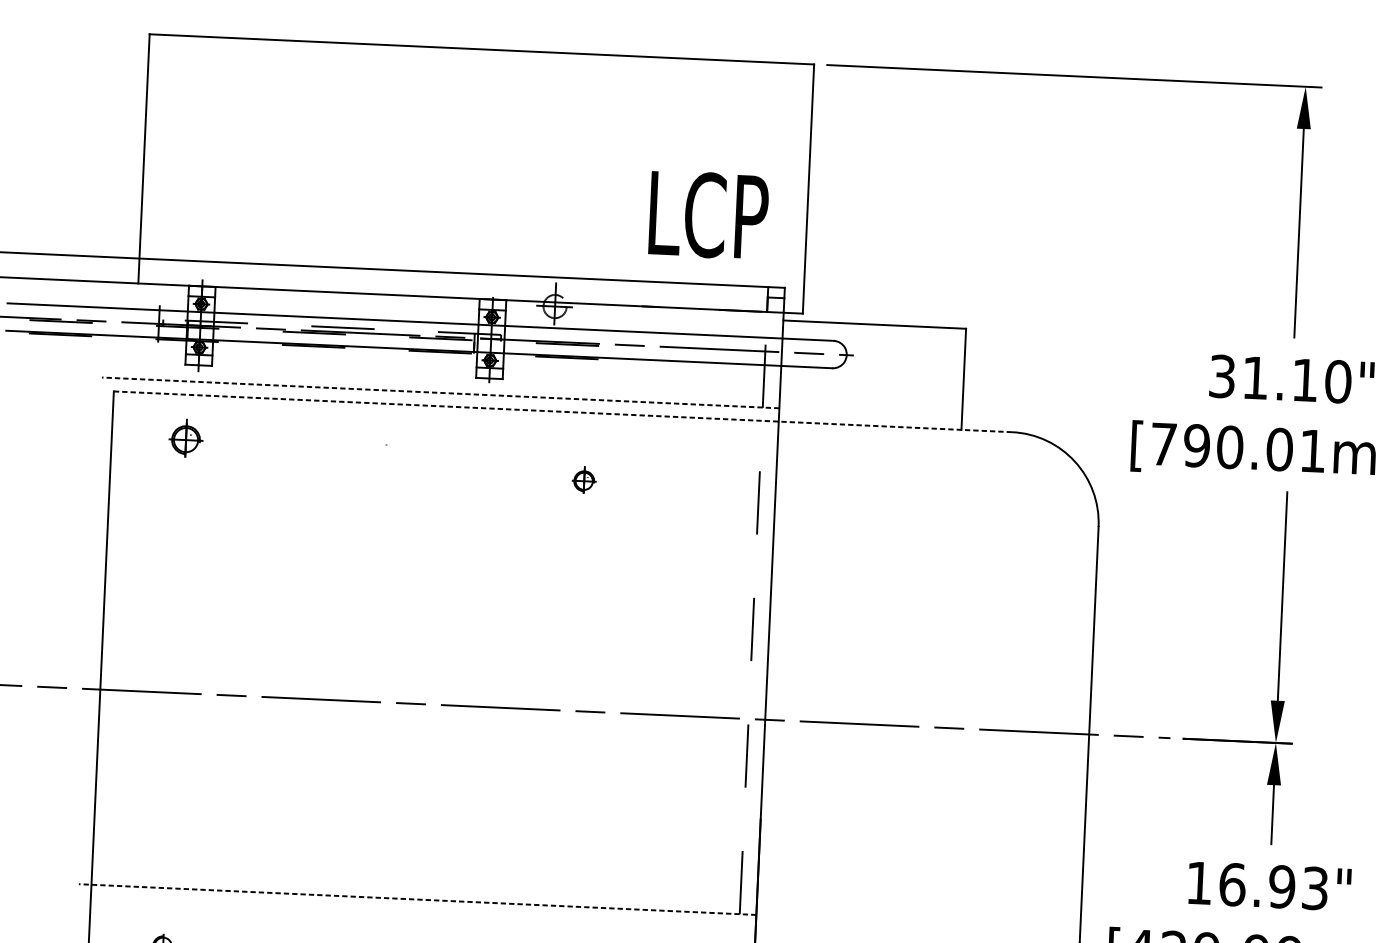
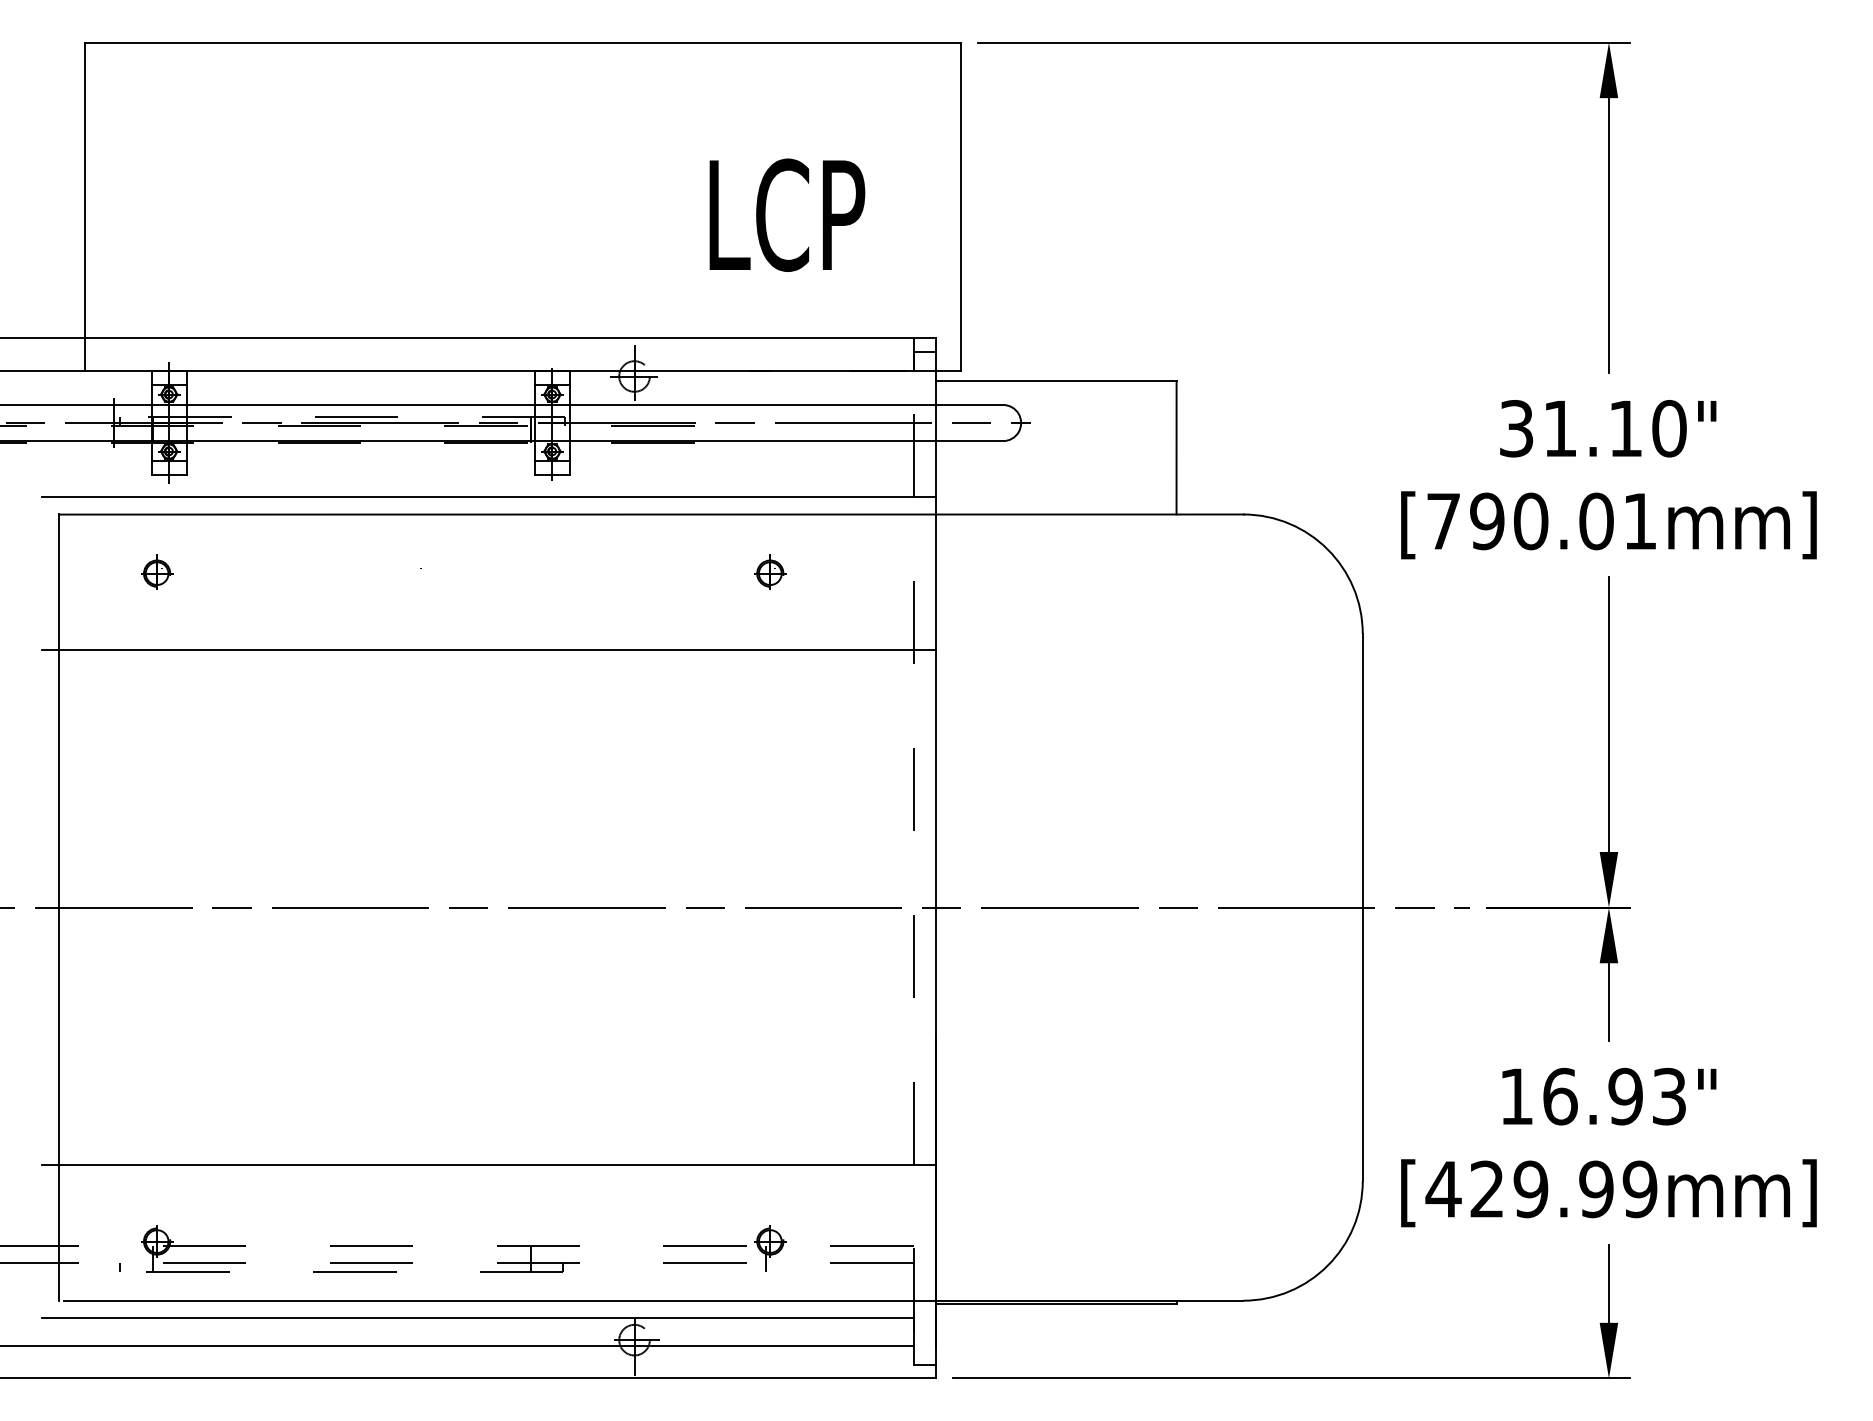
text: (708, 214) -> (787, 214), moved
line: (440, 392) -> (489, 496), dashed -> solid
line: (563, 411) -> (652, 514), dashed -> solid
part: (186, 438) -> (157, 571), size x0.71
part: (584, 479) -> (770, 571), moved
line: (434, 509) -> (488, 650), added
line: (417, 899) -> (489, 1164), dashed -> solid

